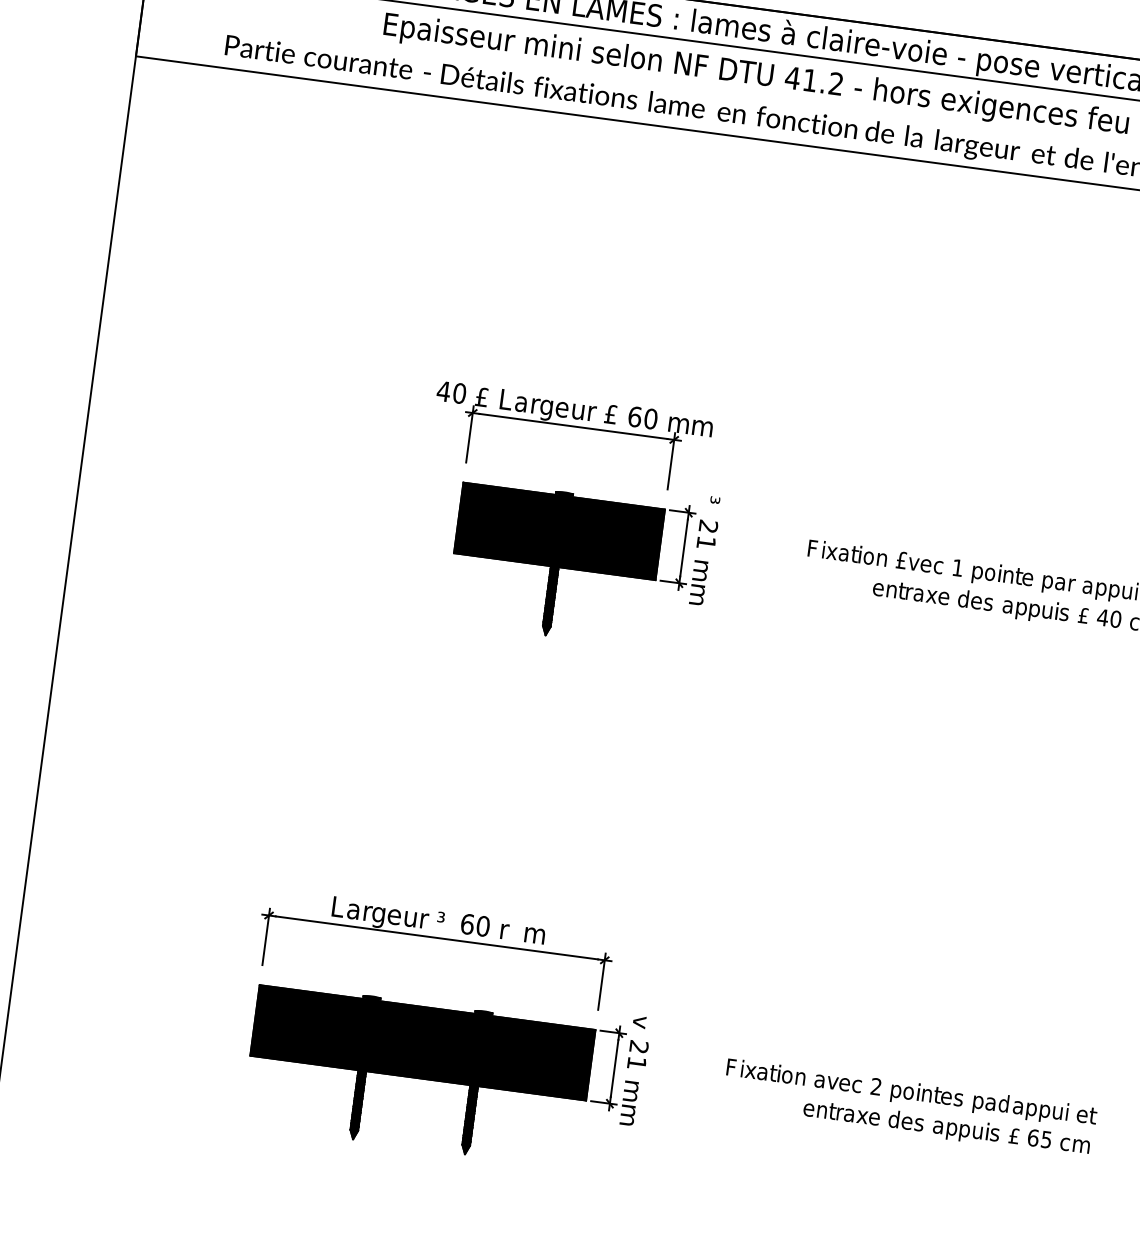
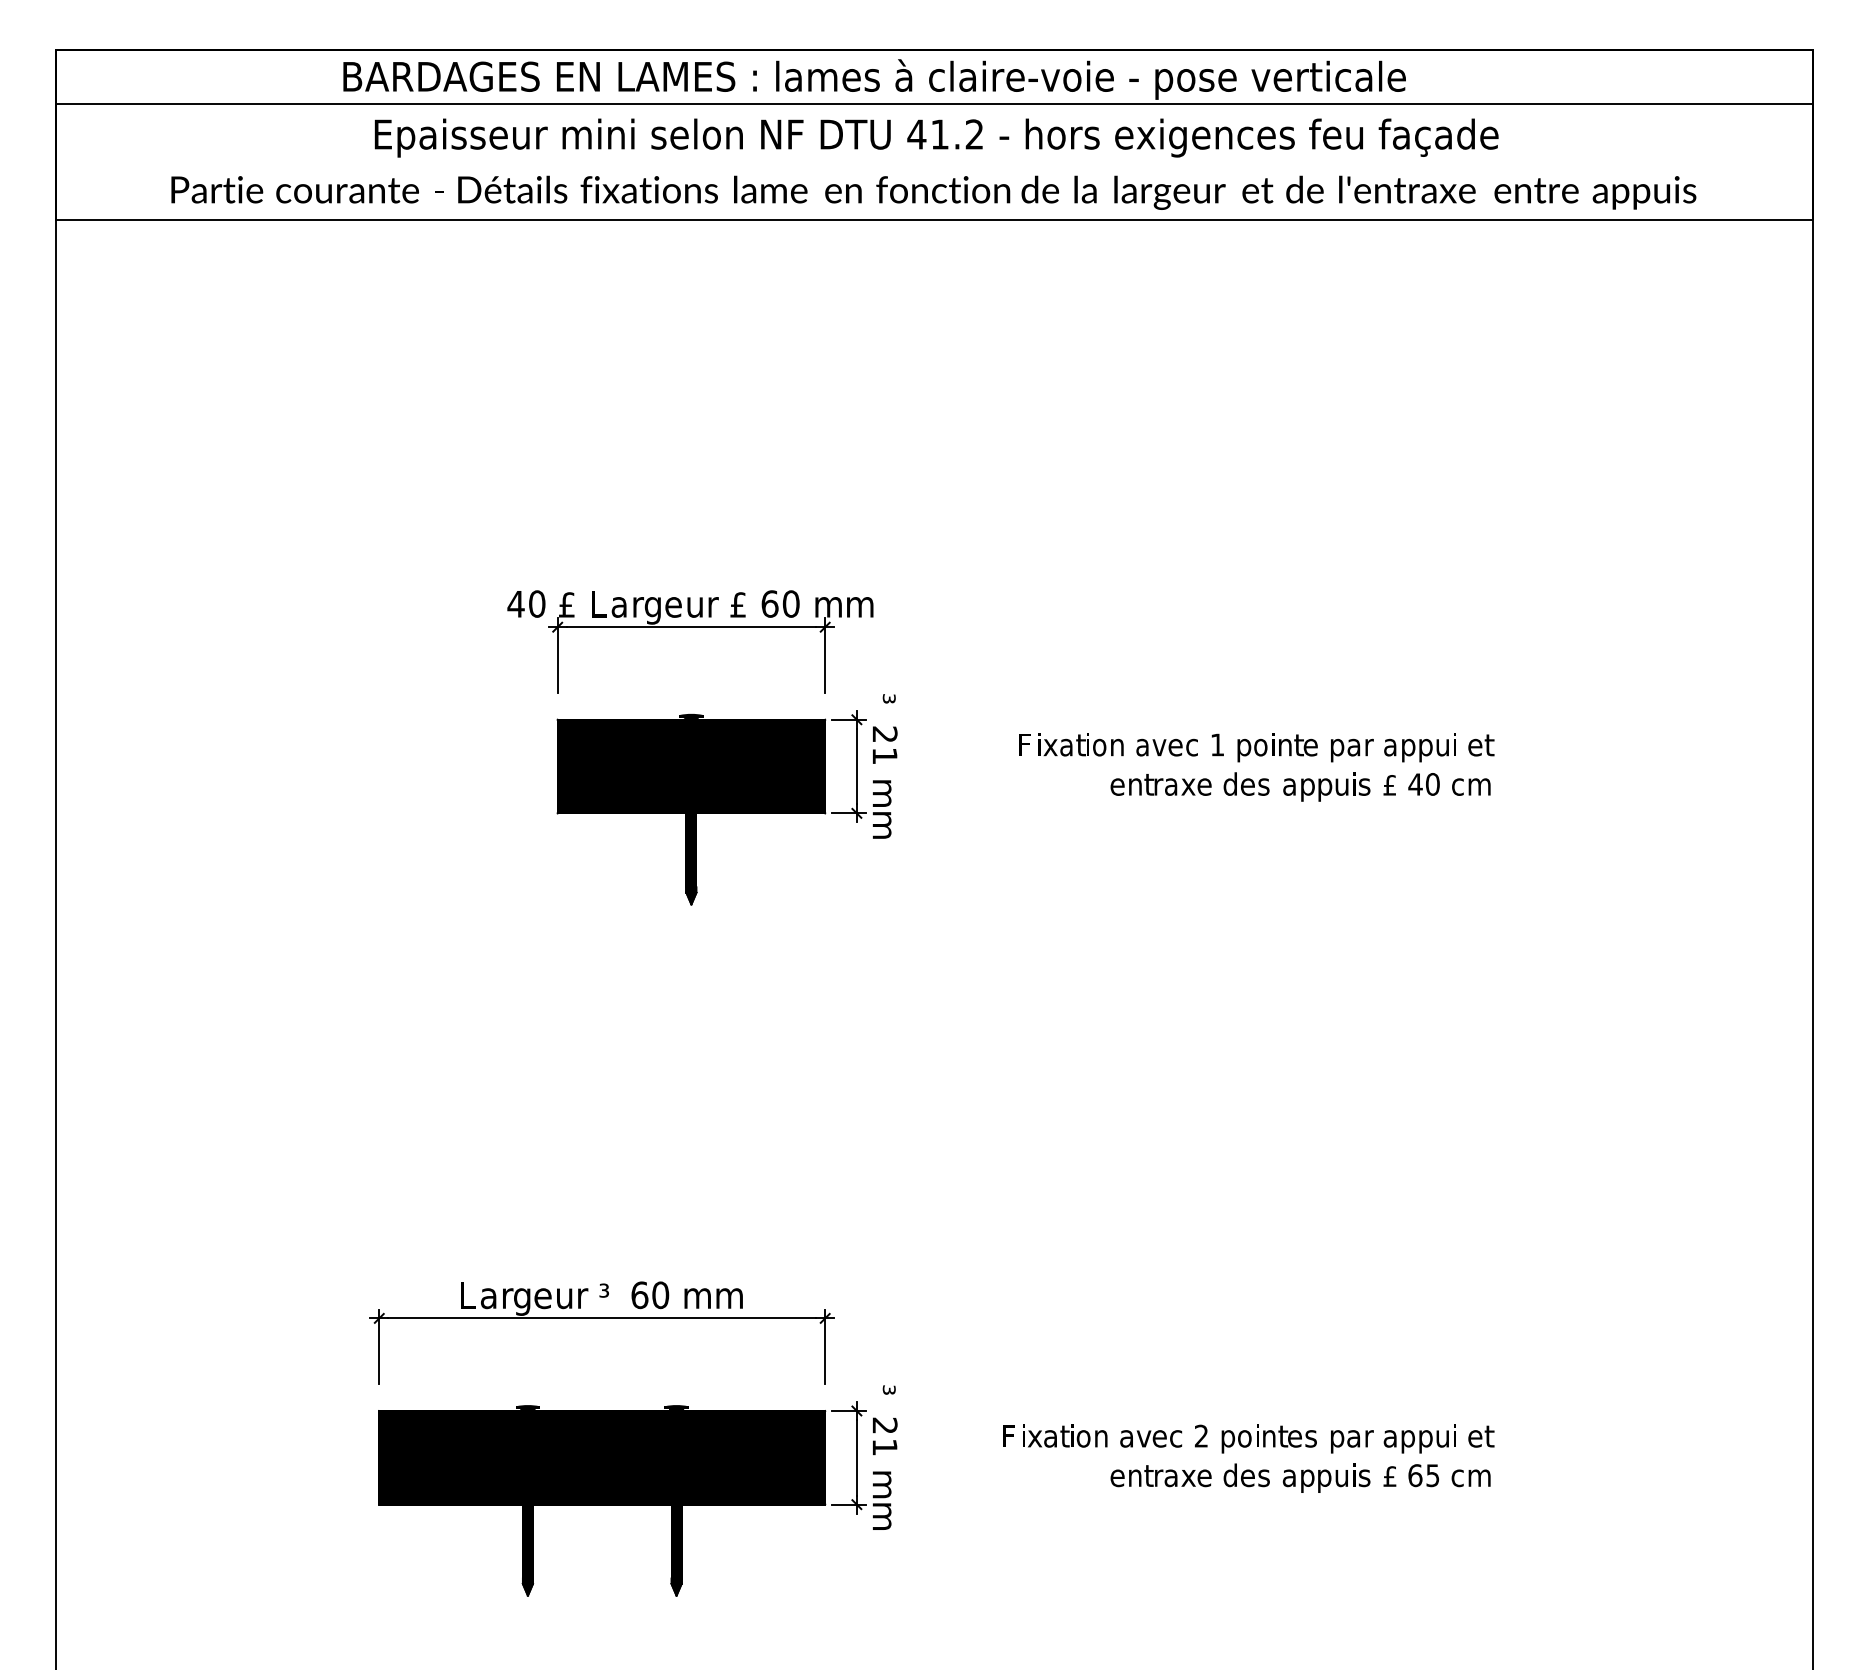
text: (901, 560) -> (1142, 744), £ -> a
text: (511, 932) -> (698, 1298), r -> m
text: (641, 1022) -> (883, 1393), v -> ³
text: (1003, 1103) -> (1370, 1435), d -> r

